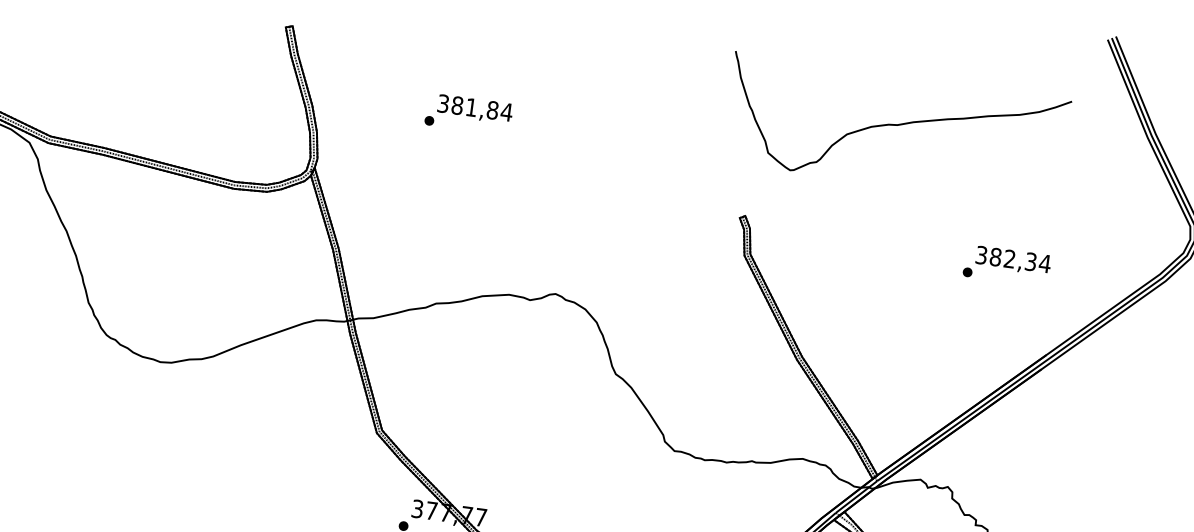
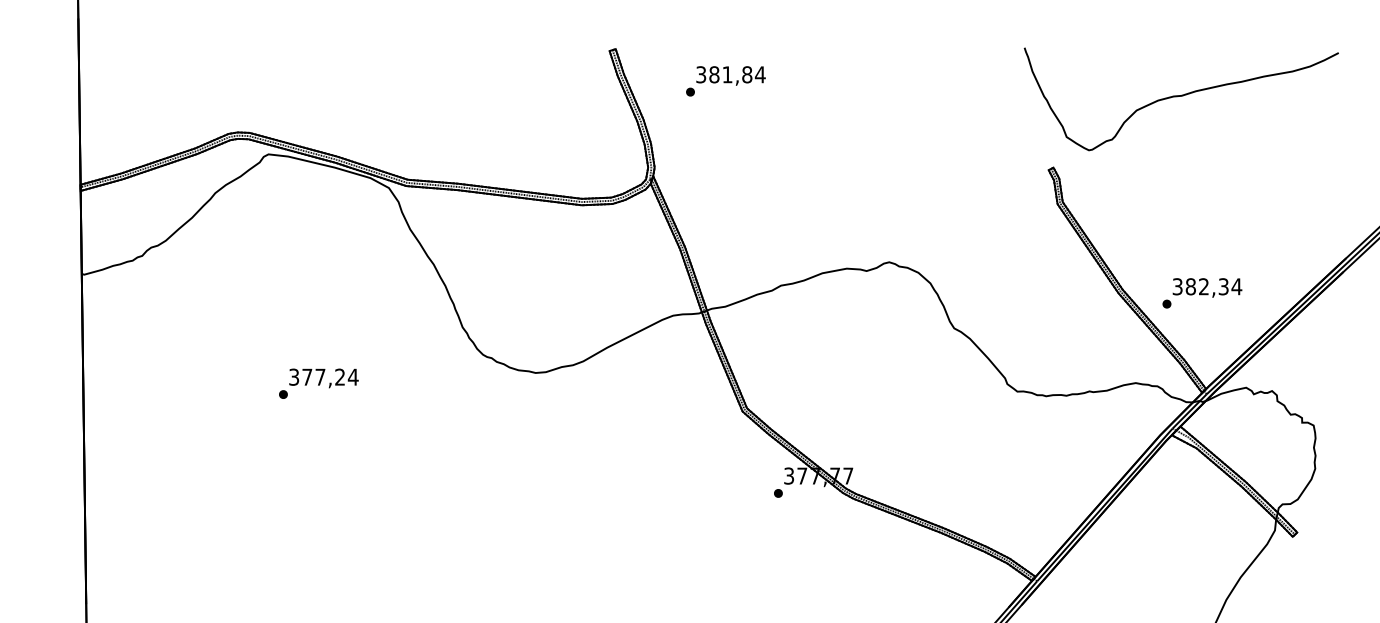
text: (468, 114) -> (725, 81), moved
part: (895, 128) -> (1180, 99), moved
text: (1007, 266) -> (1202, 293), moved

